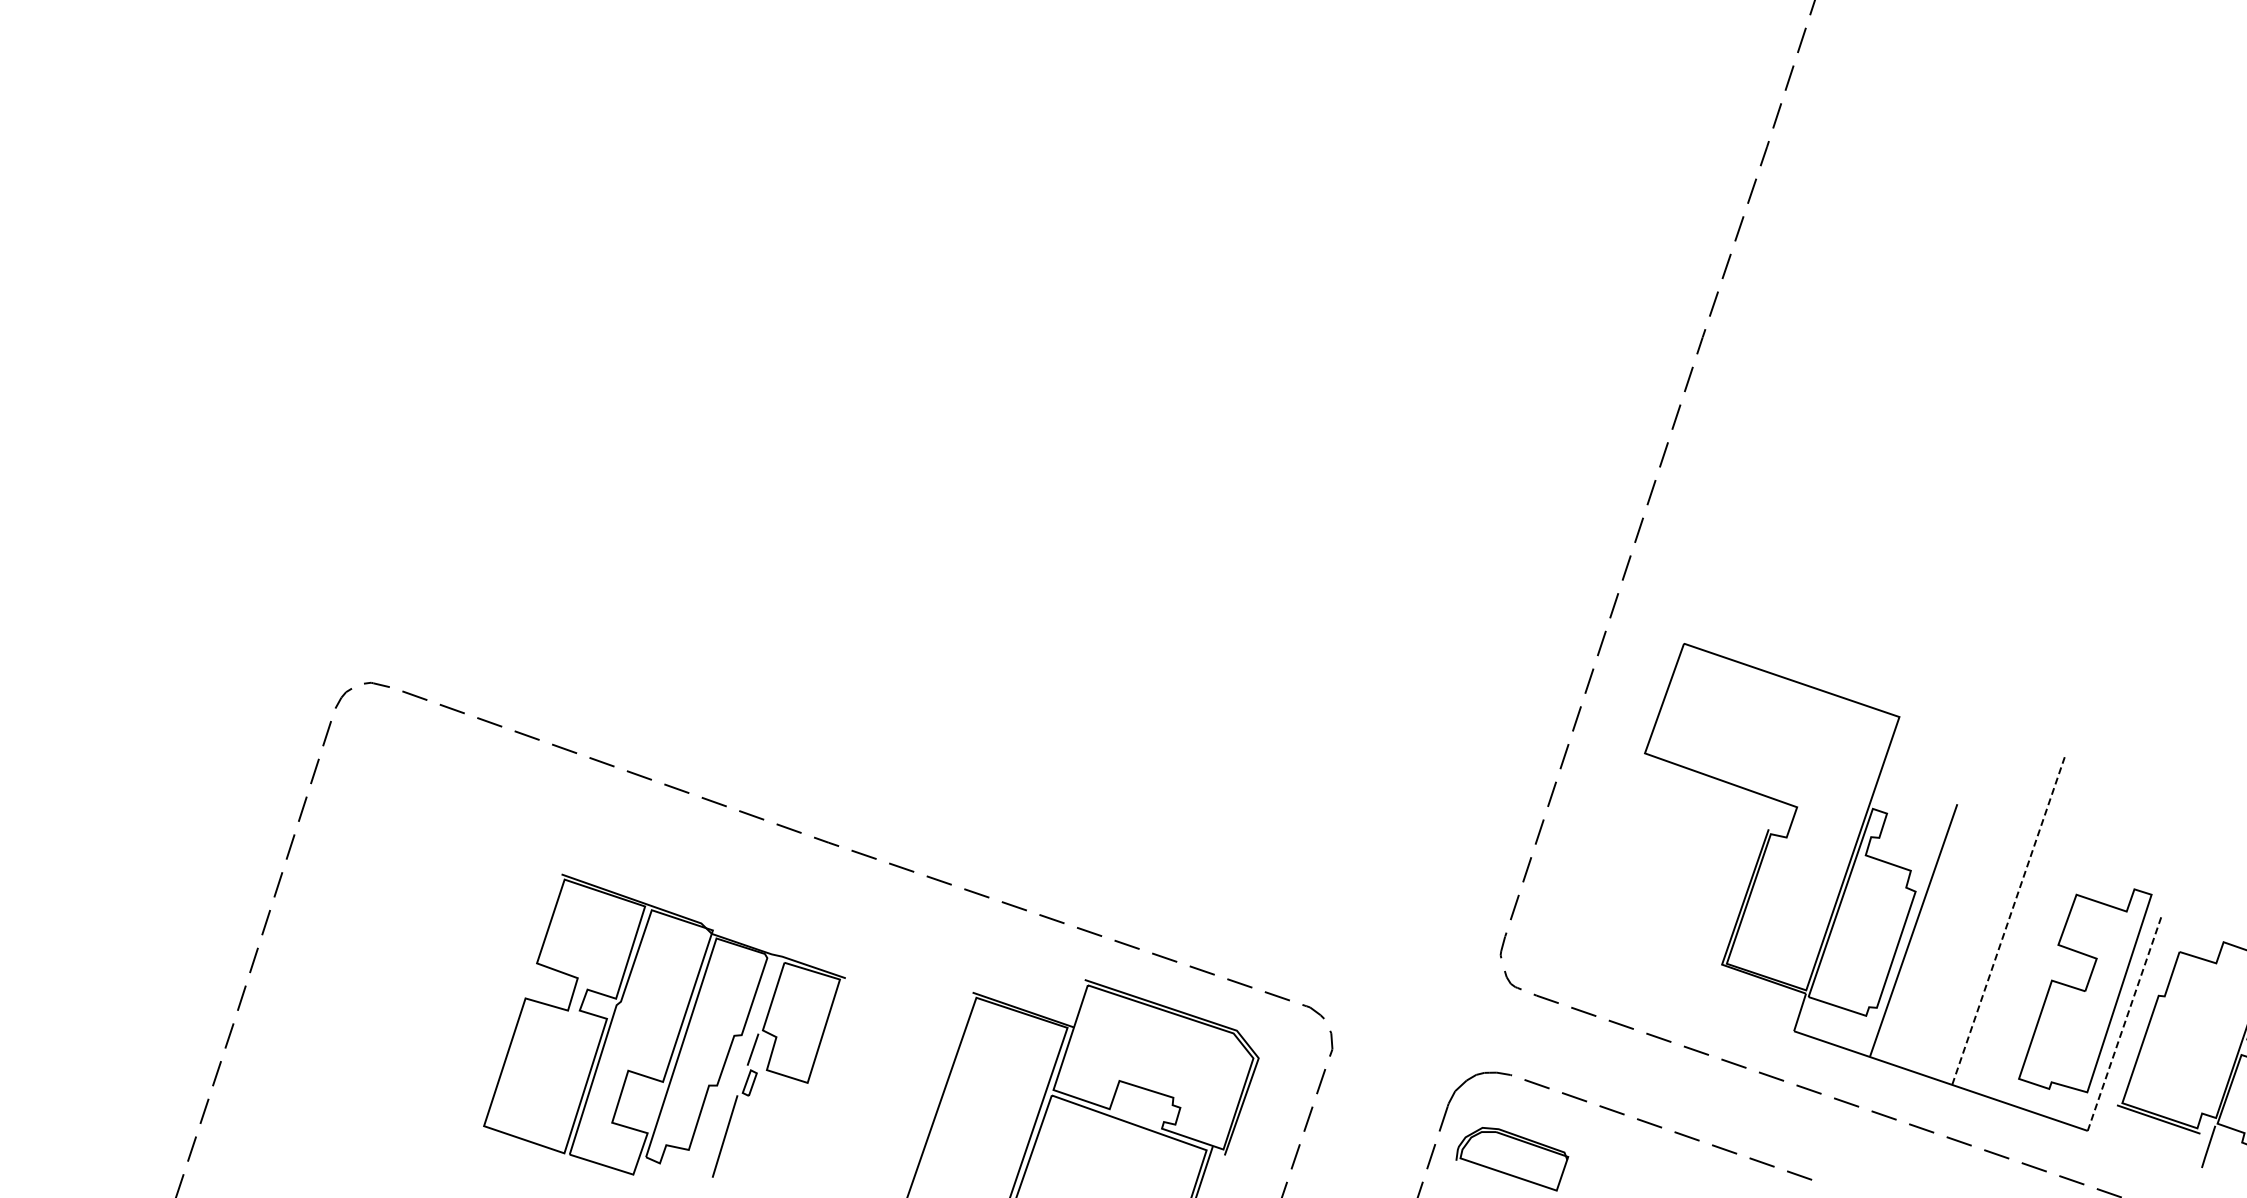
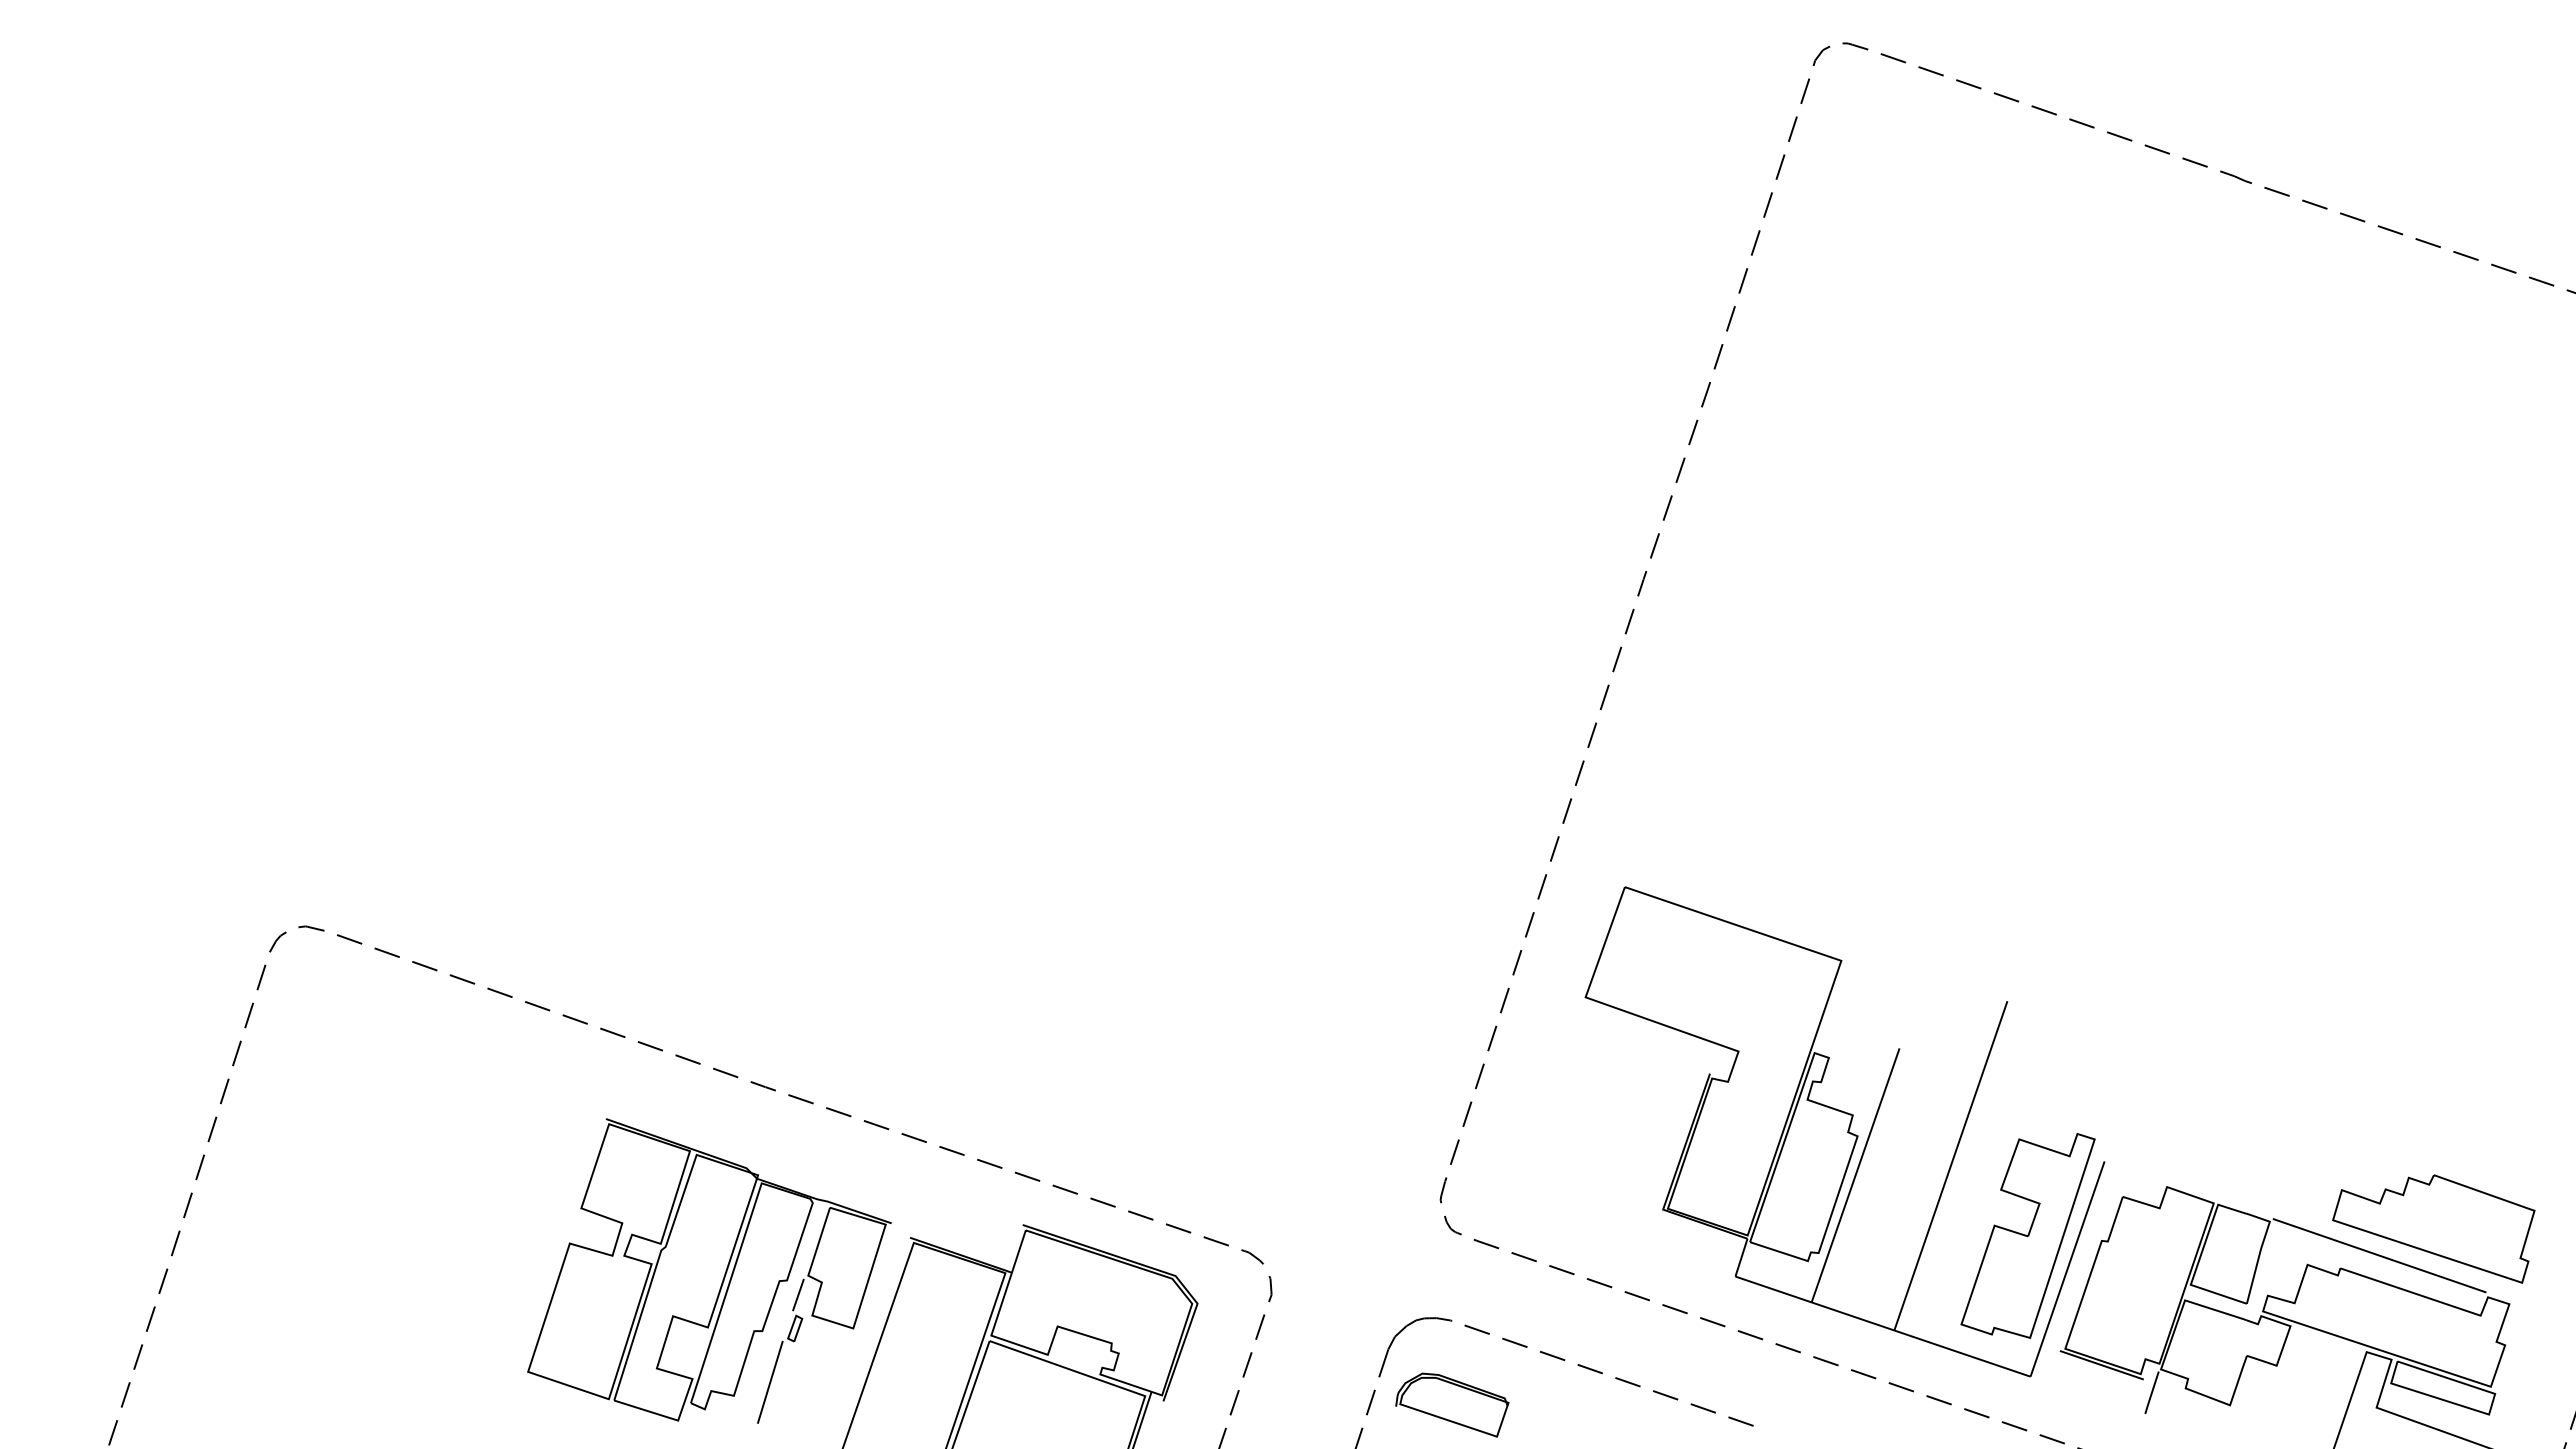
line: (2008, 920) -> (1950, 1165), dashed -> solid
line: (2124, 1024) -> (2067, 1269), dashed -> solid
part: (664, 1025) -> (709, 1270), moved

